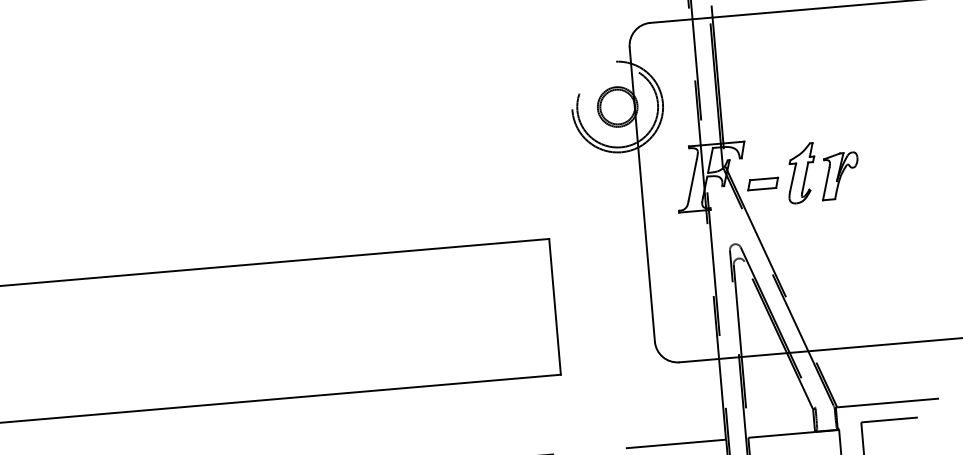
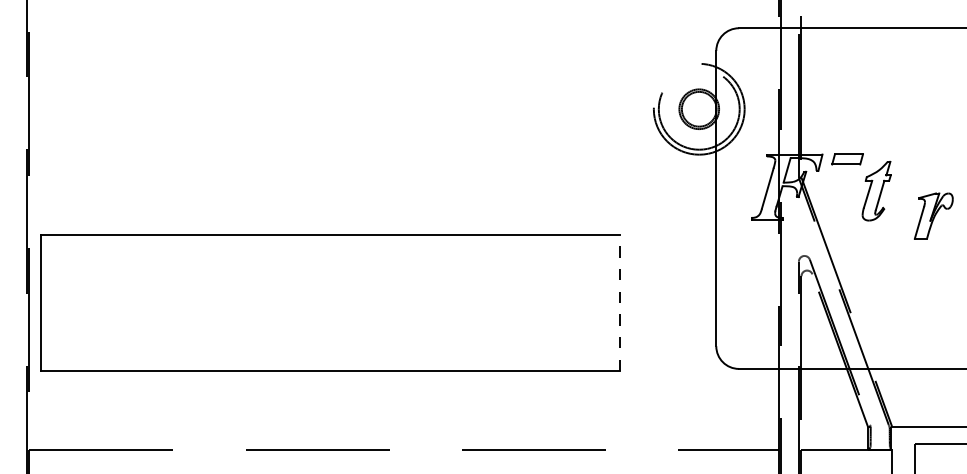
part: (839, 175) -> (933, 215), moved
part: (763, 184) -> (847, 159), moved
line: (554, 306) -> (619, 302), solid -> dashed

